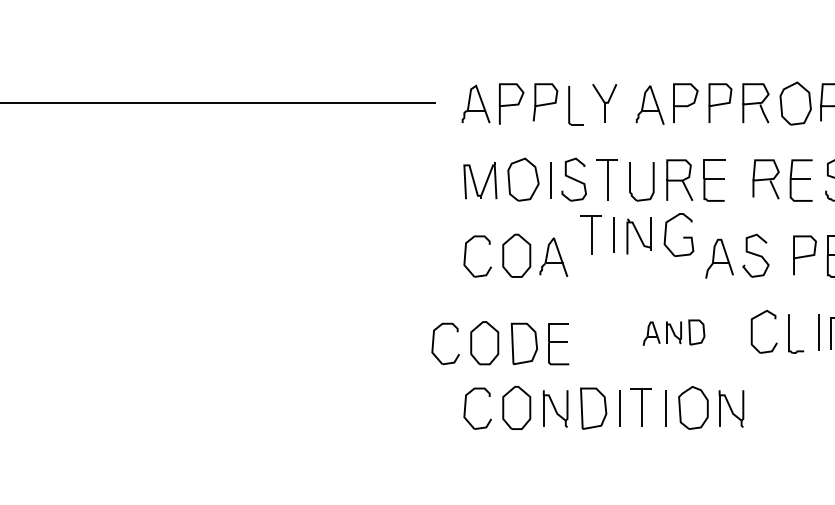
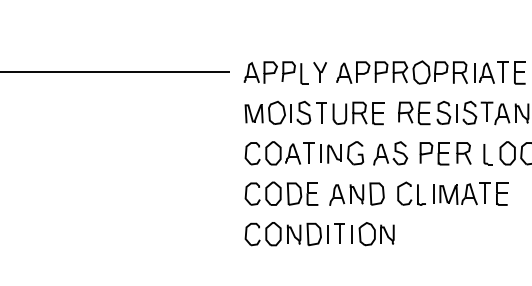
part: (637, 235) -> (333, 153), moved
part: (673, 331) -> (356, 193), size x1.67
part: (499, 342) -> (281, 193), moved

